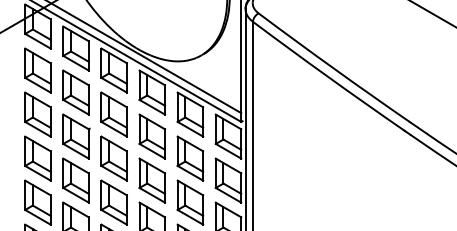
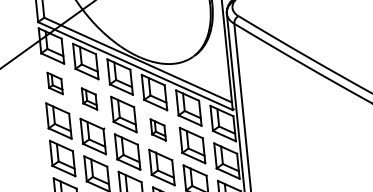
part: (37, 70) -> (54, 83), size x0.6
part: (75, 92) -> (89, 99), size x0.6
part: (152, 136) -> (158, 129), size x0.6

